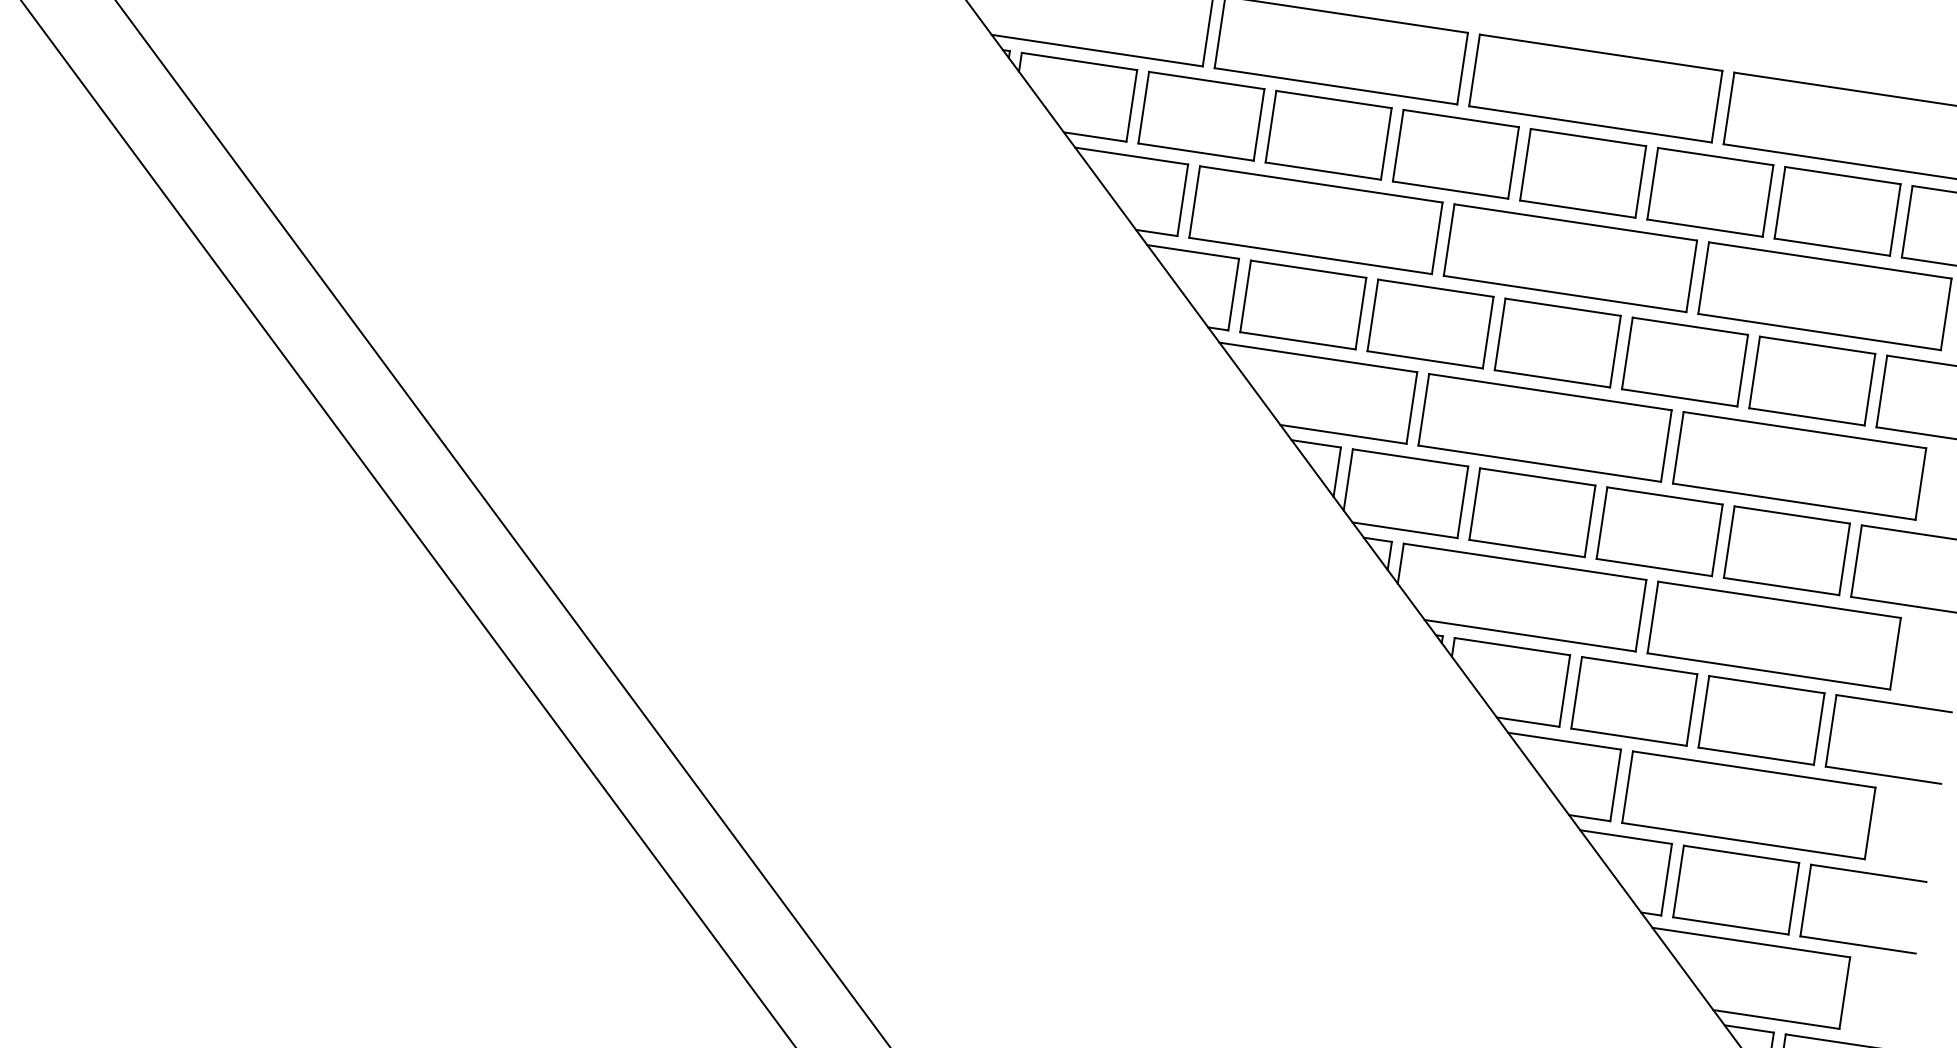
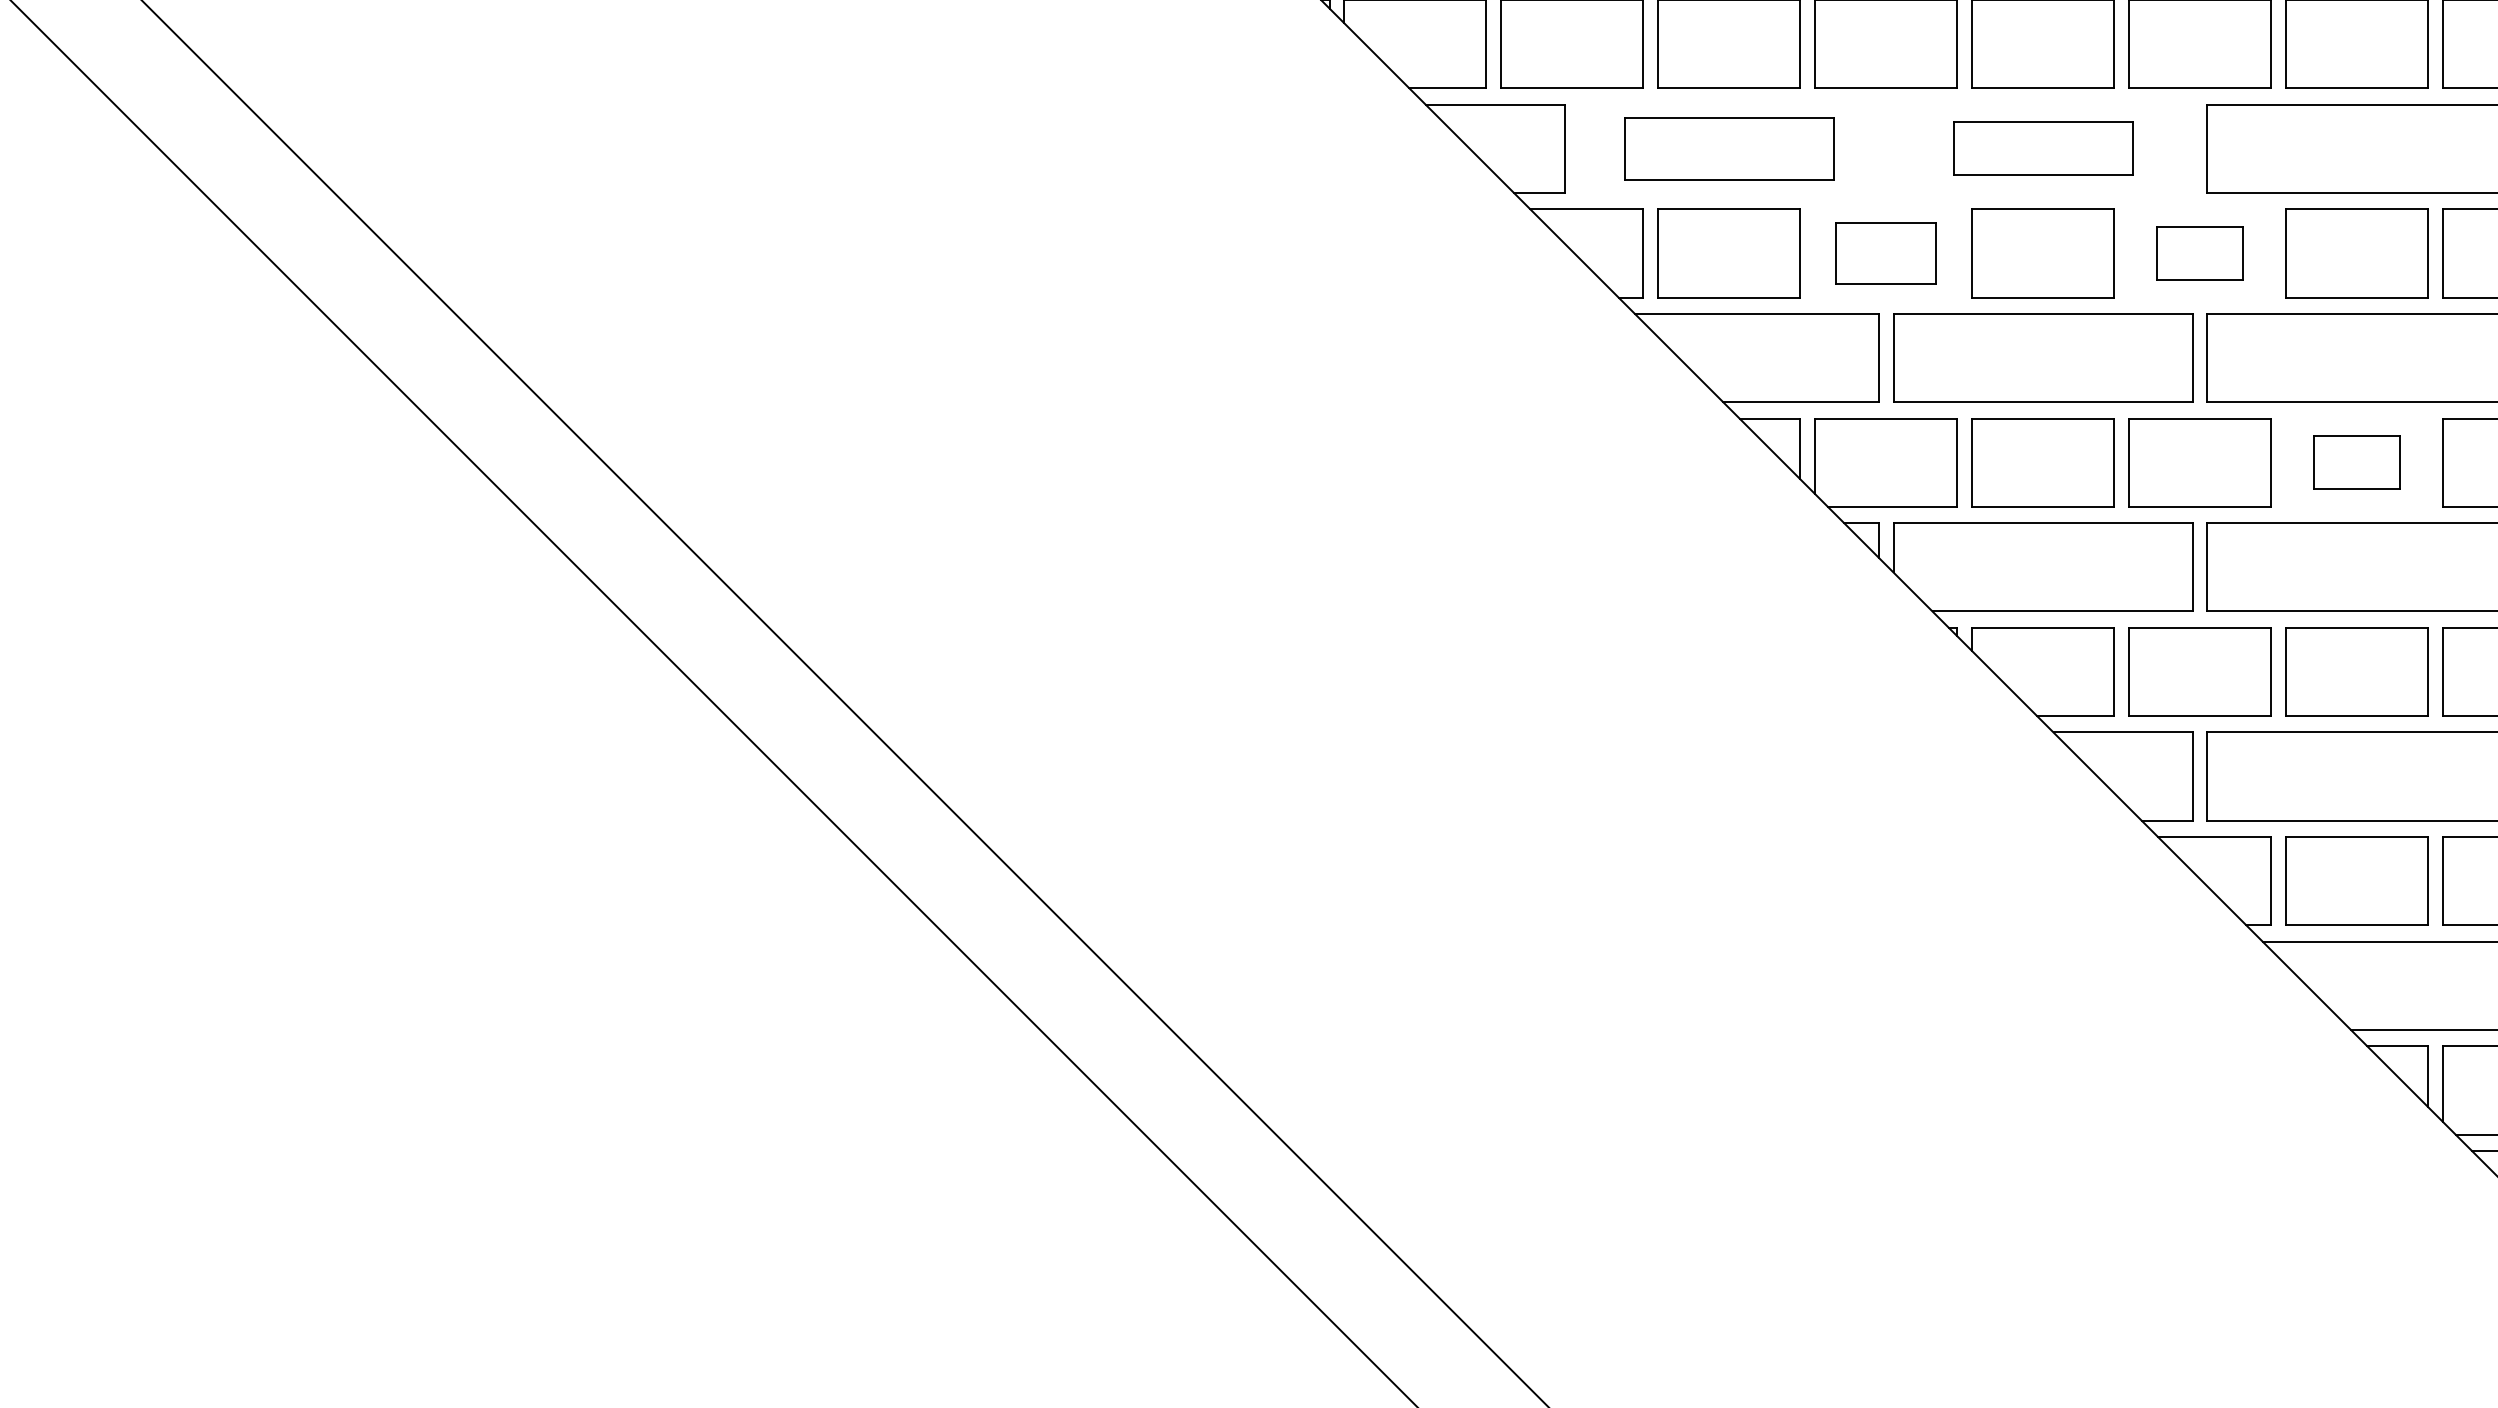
part: (1316, 219) -> (1729, 148), size x0.7
part: (1570, 258) -> (2043, 148), size x0.6
part: (1429, 324) -> (1885, 253), size x0.7
part: (1684, 362) -> (2199, 253), size x0.6
part: (1786, 550) -> (2356, 462), size x0.6

